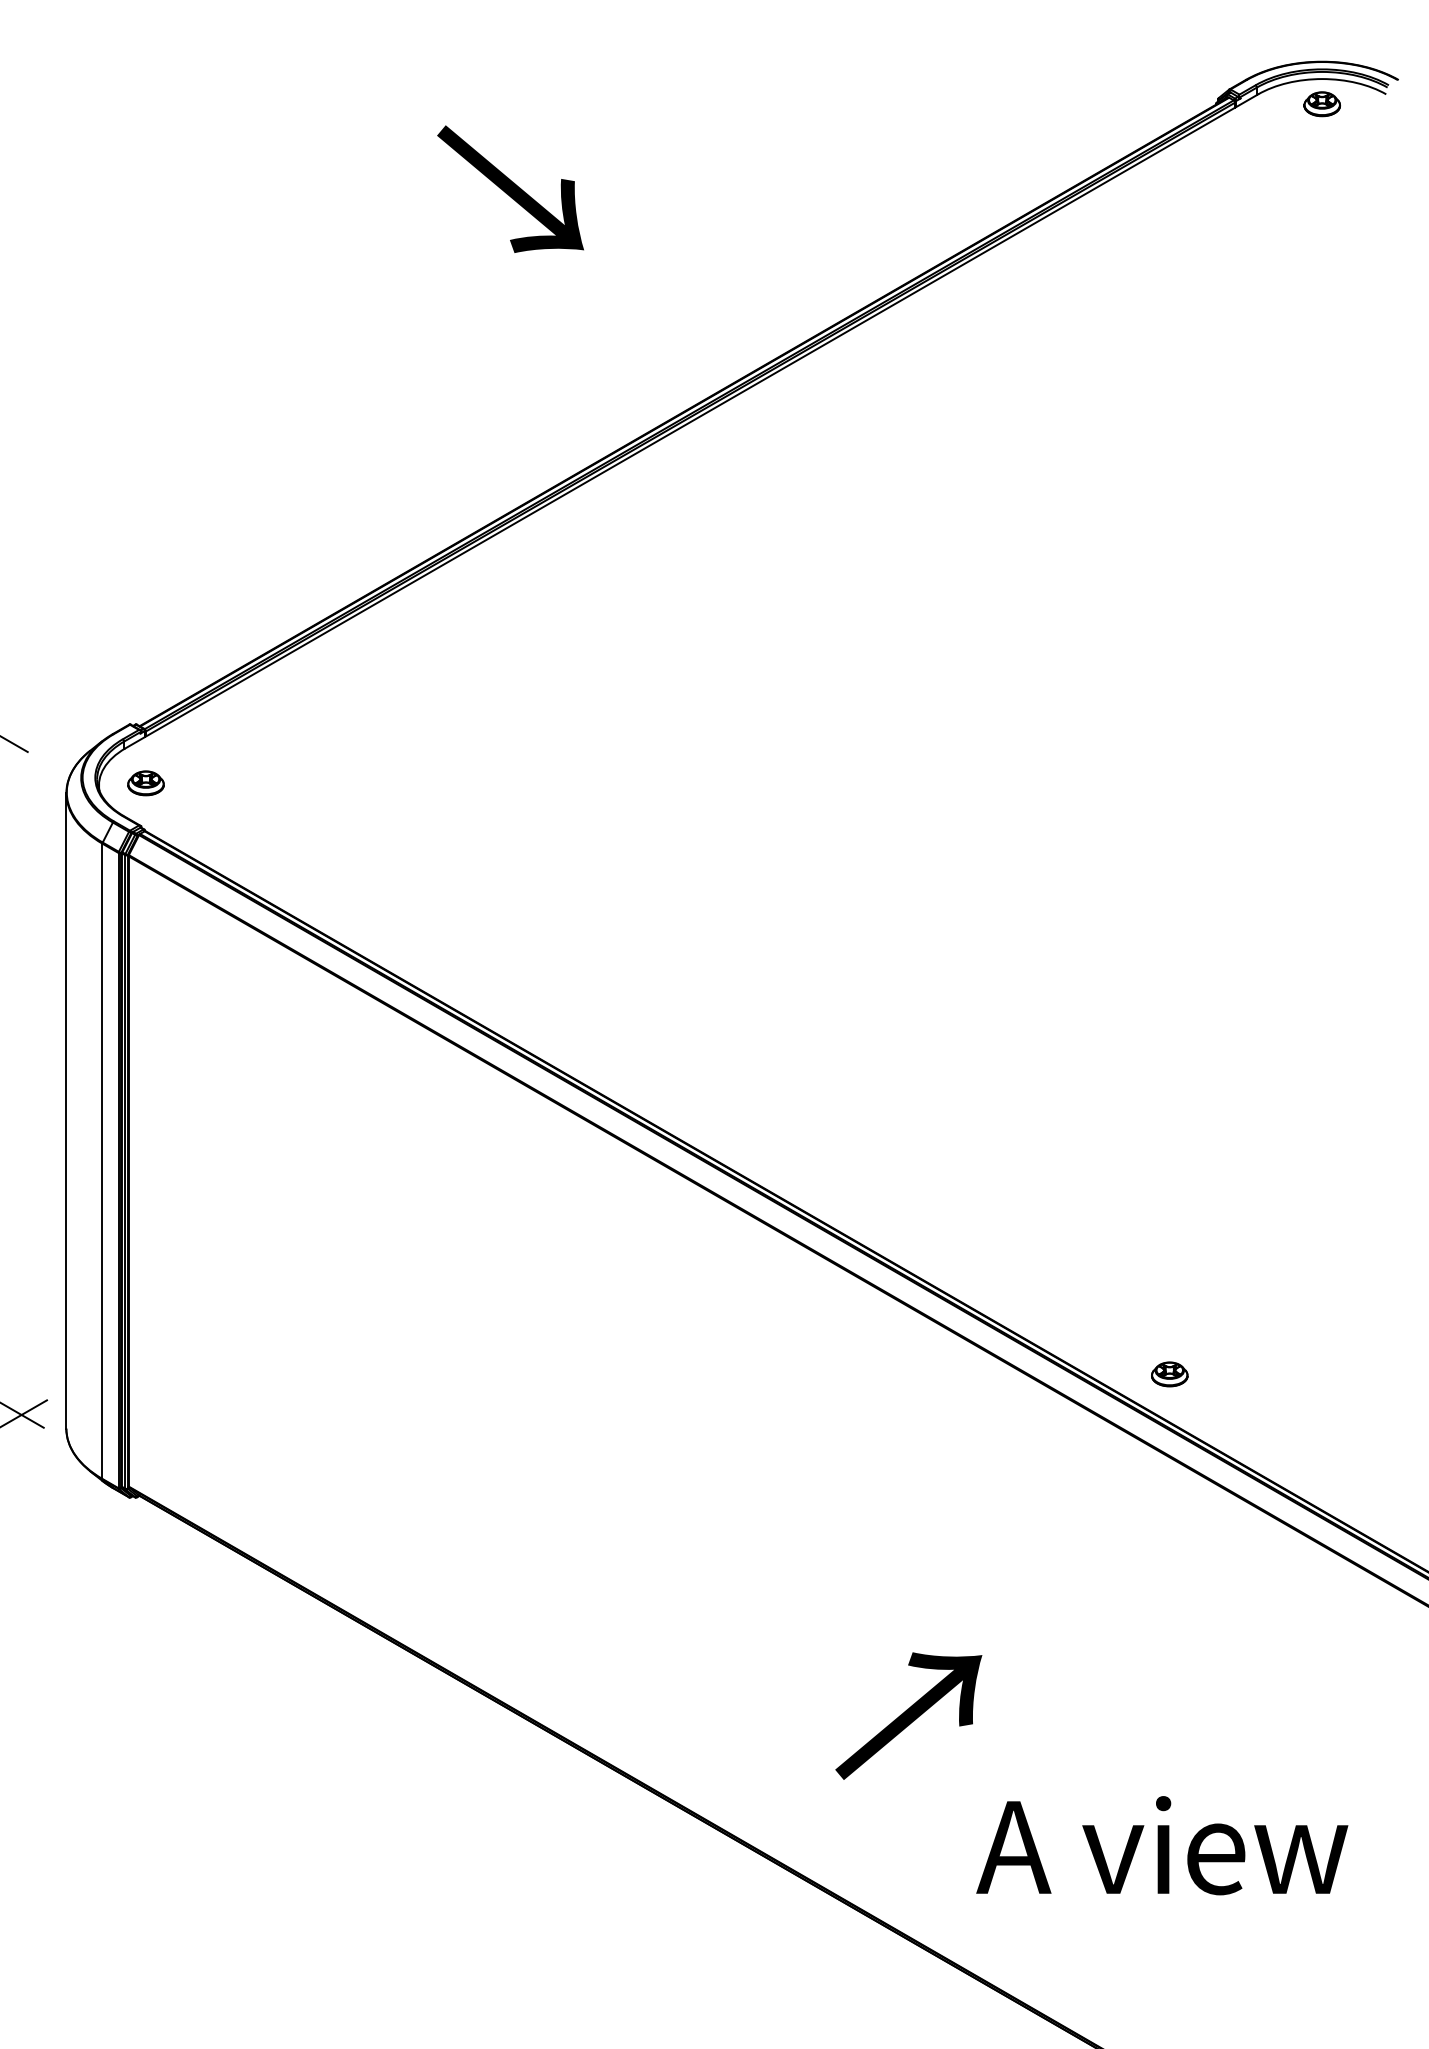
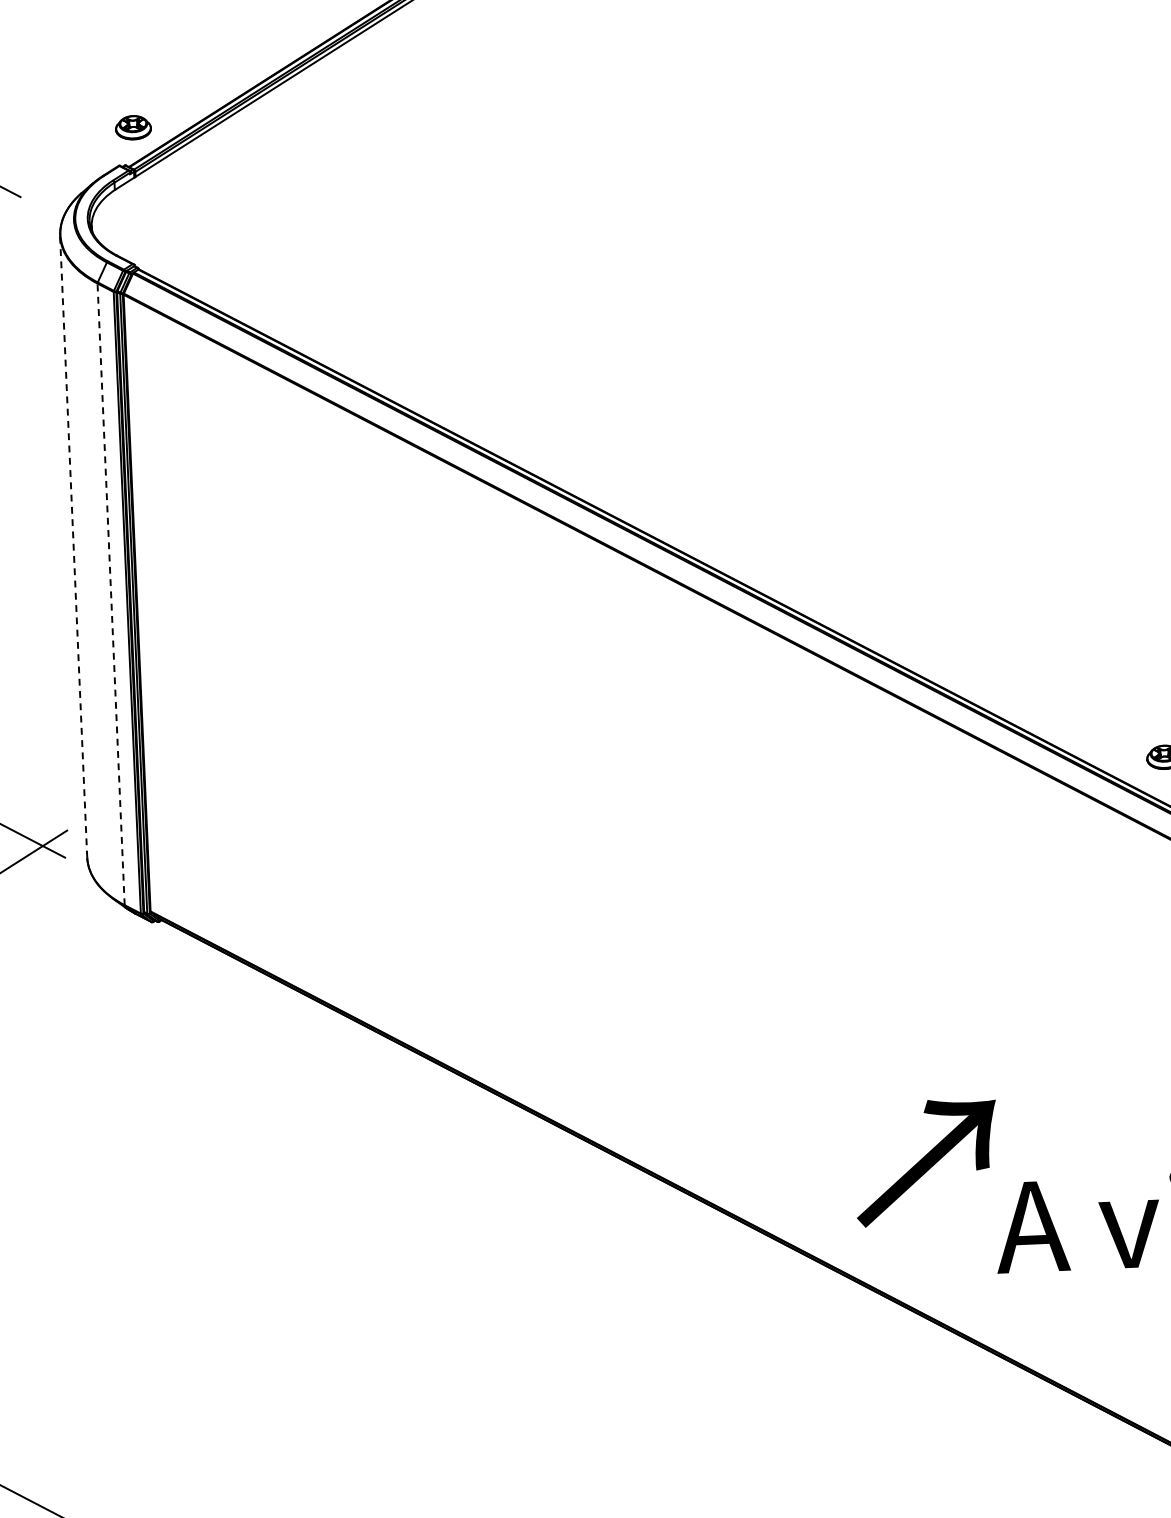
part: (145, 783) -> (132, 127), moved
line: (66, 1111) -> (73, 547), solid -> dashed
line: (102, 1161) -> (111, 594), solid -> dashed
text: (908, 1715) -> (926, 1161), moved

